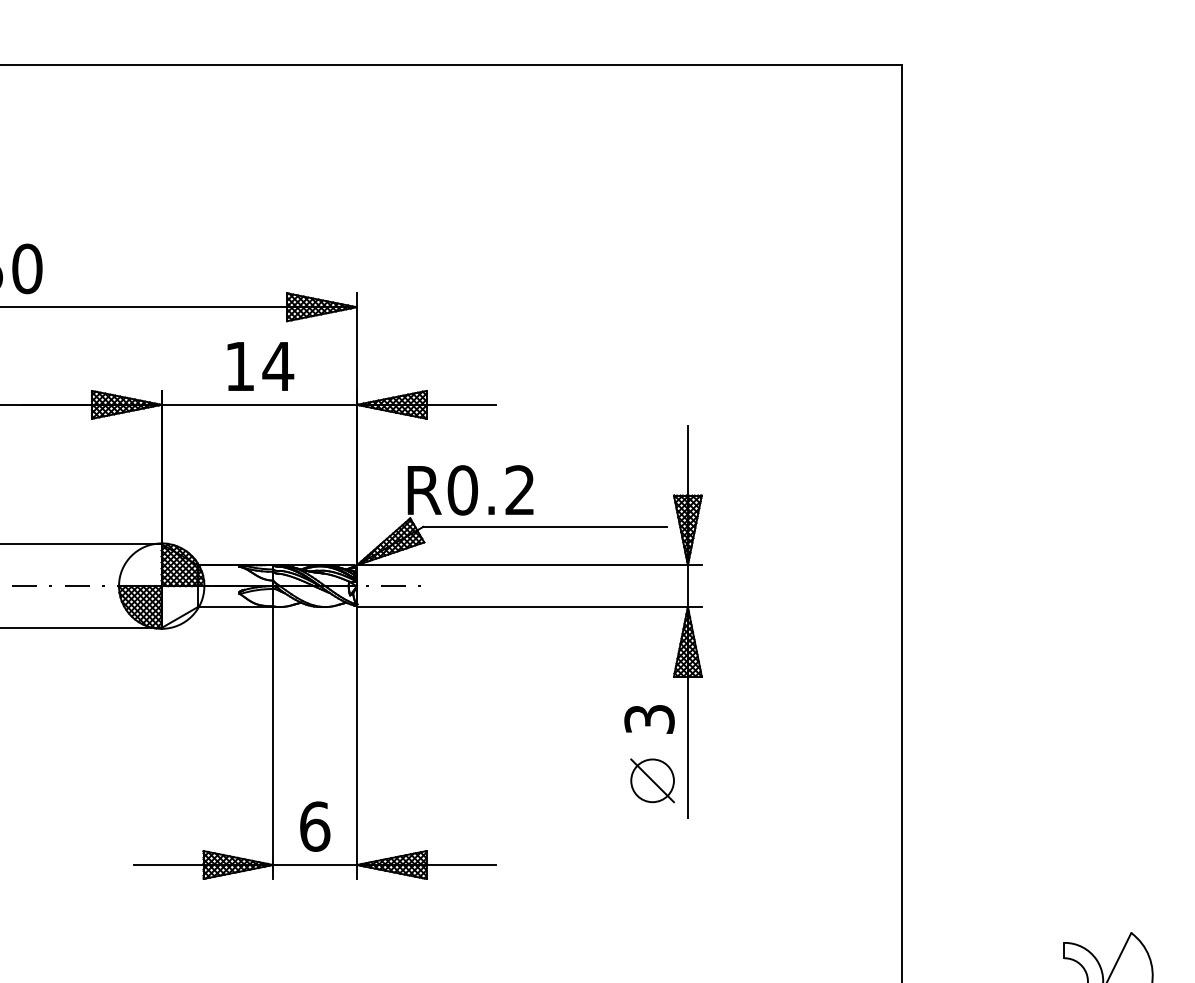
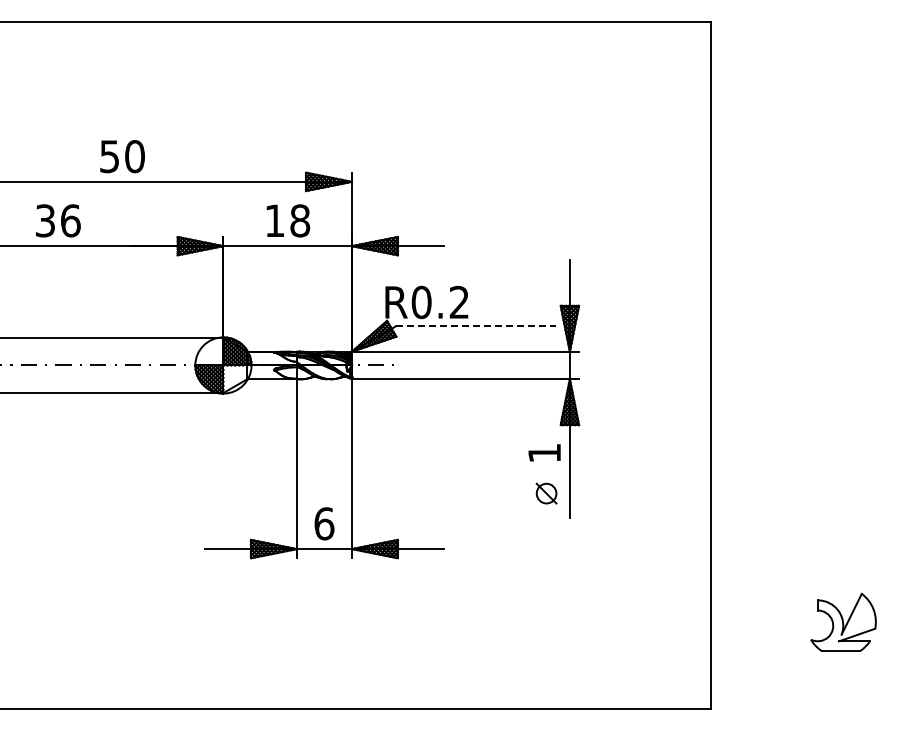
text: (277, 365) -> (299, 220), 14 -> 18
line: (546, 526) -> (476, 326), solid -> dashed
text: (649, 718) -> (544, 452), 3 -> 1
part: (652, 780) -> (546, 493), size x0.7

